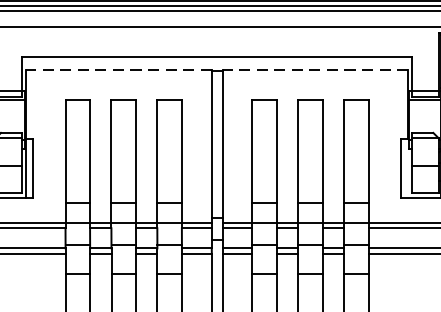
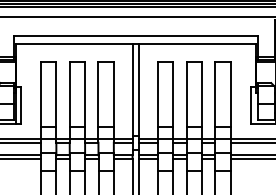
line: (117, 69) -> (73, 43), dashed -> solid
line: (313, 69) -> (196, 43), dashed -> solid

